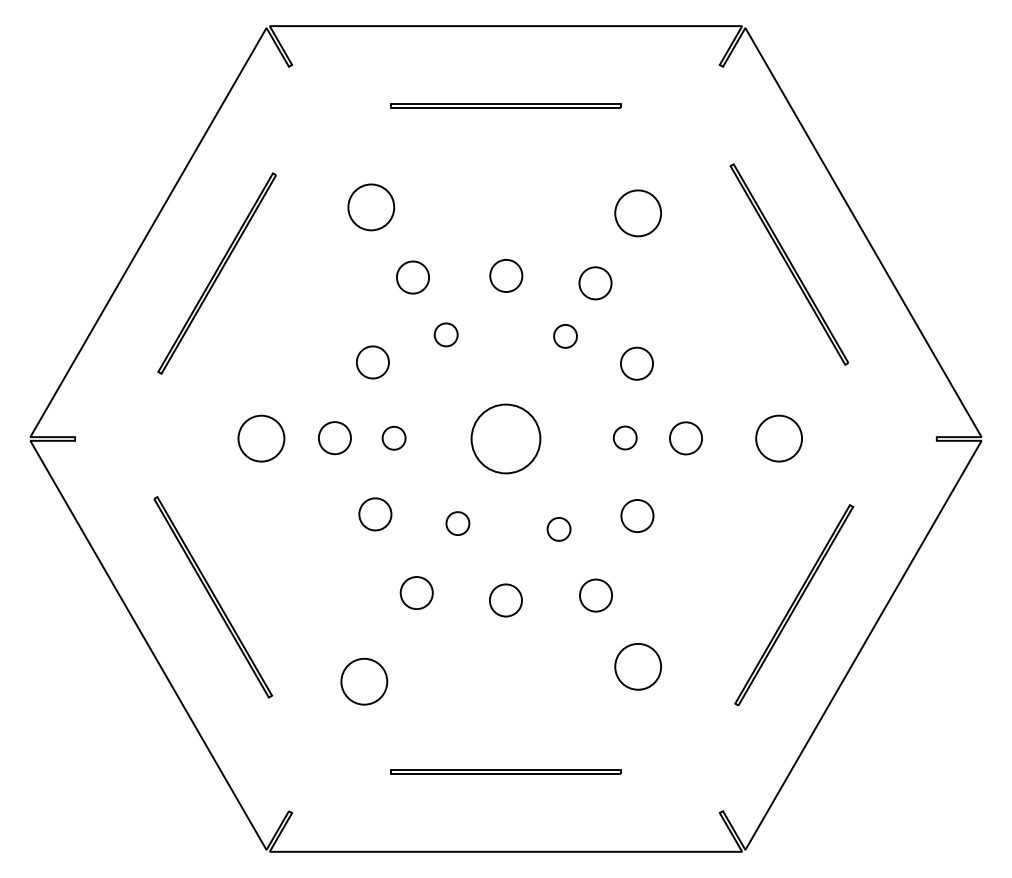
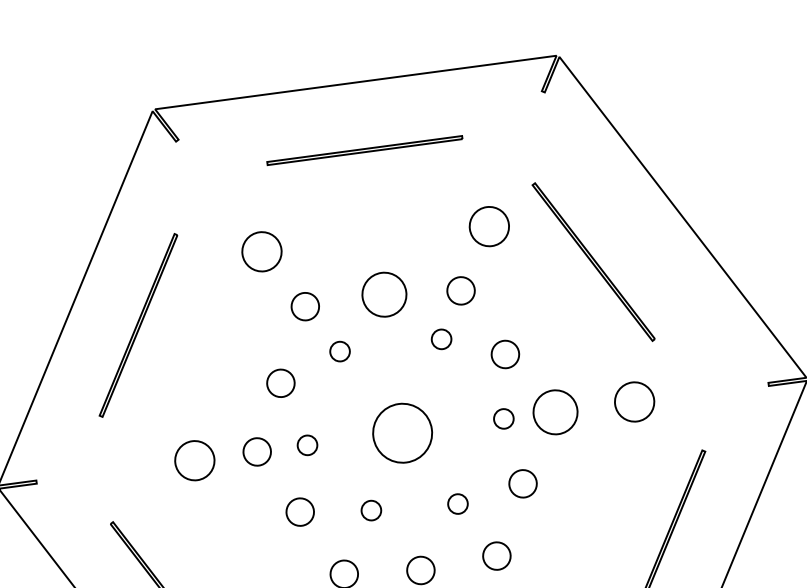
part: (788, 264) -> (592, 262), moved
circle: (506, 275) -> (384, 294), size x1.6
circle: (685, 438) -> (555, 412), size x1.6

